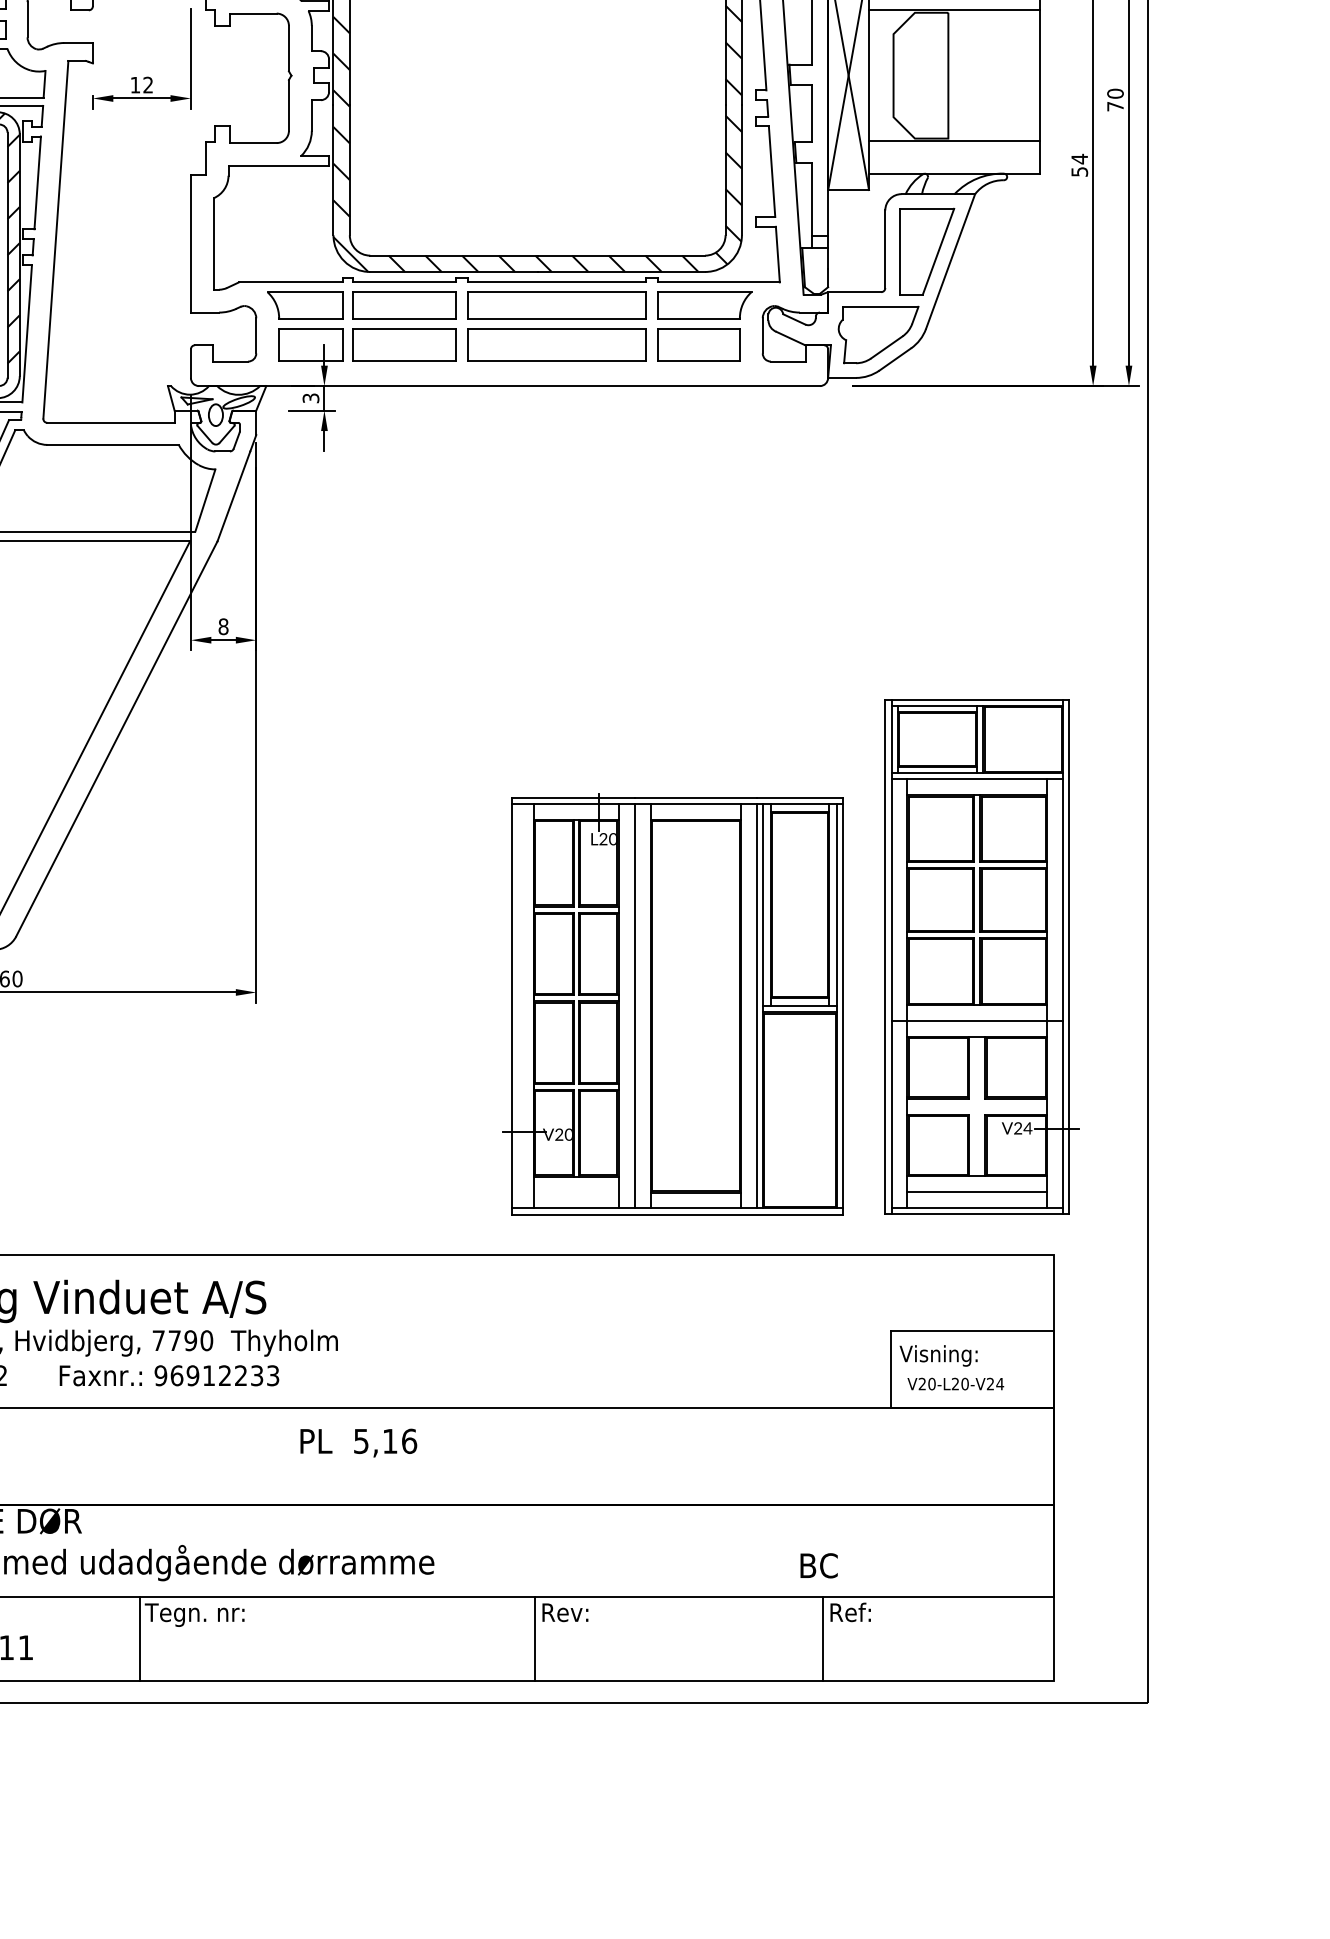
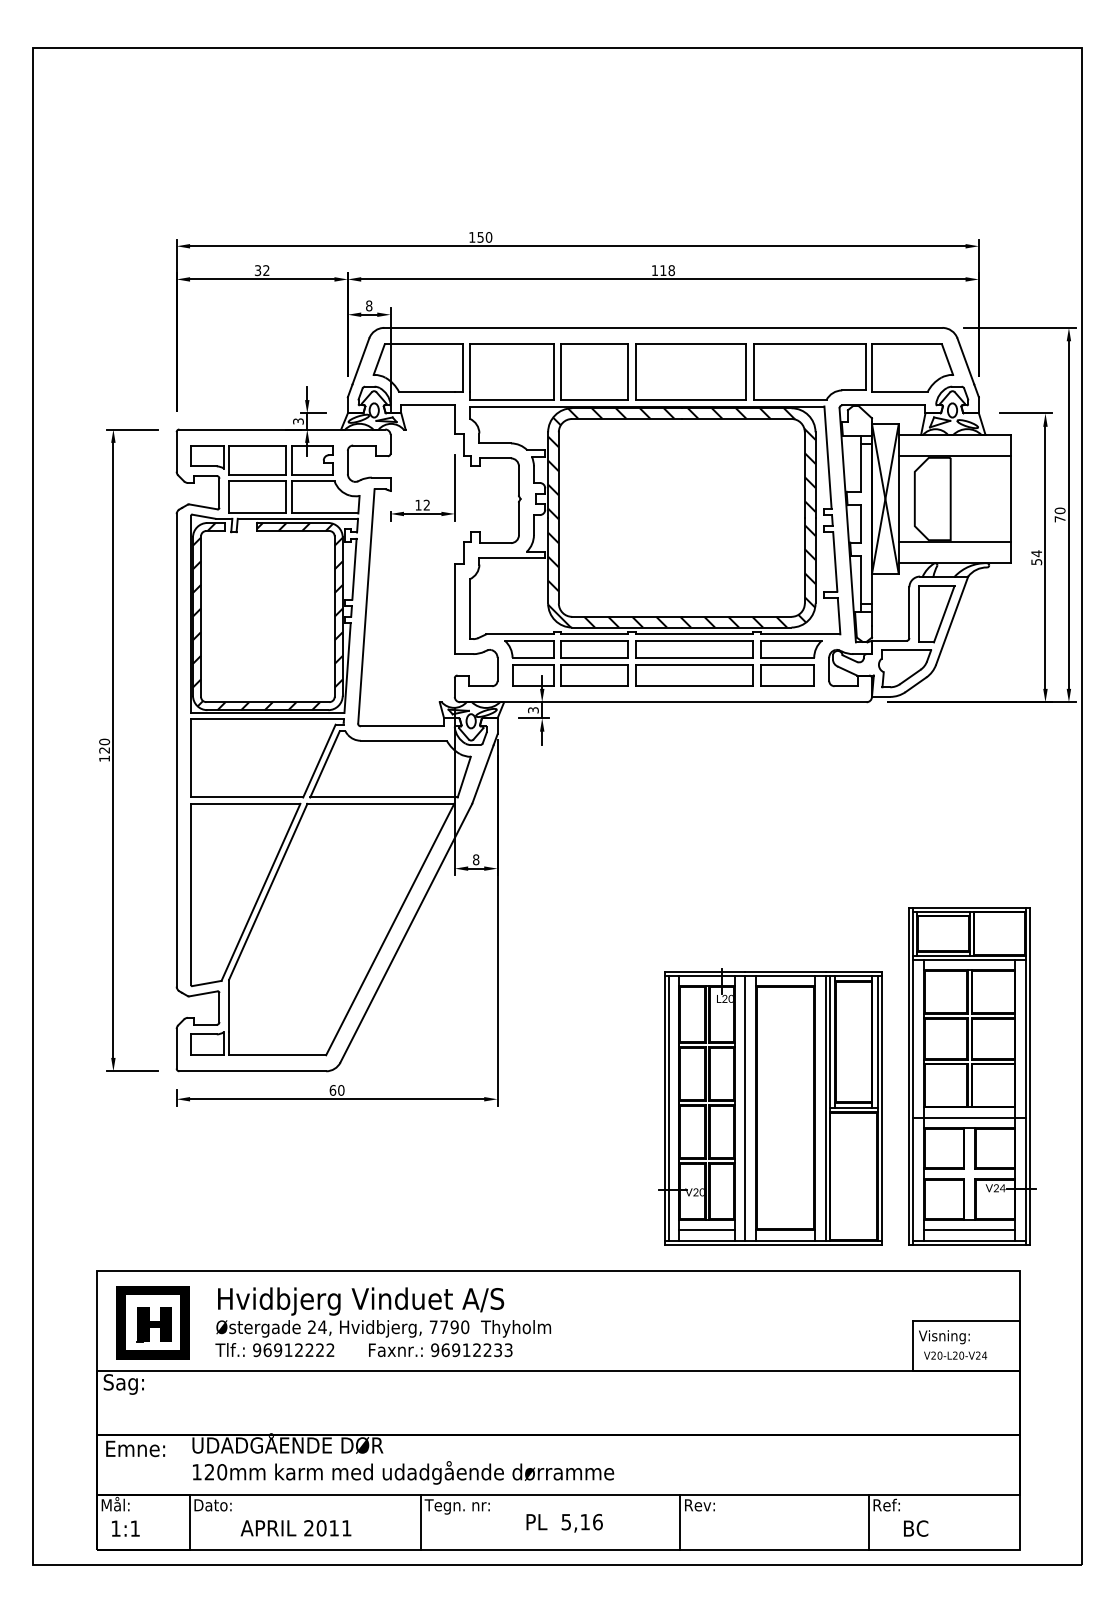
line: (518, 1005) -> (669, 1107), added
line: (575, 1192) -> (706, 1230), added
text: (358, 1443) -> (564, 1523), moved
text: (819, 1565) -> (916, 1528), moved

